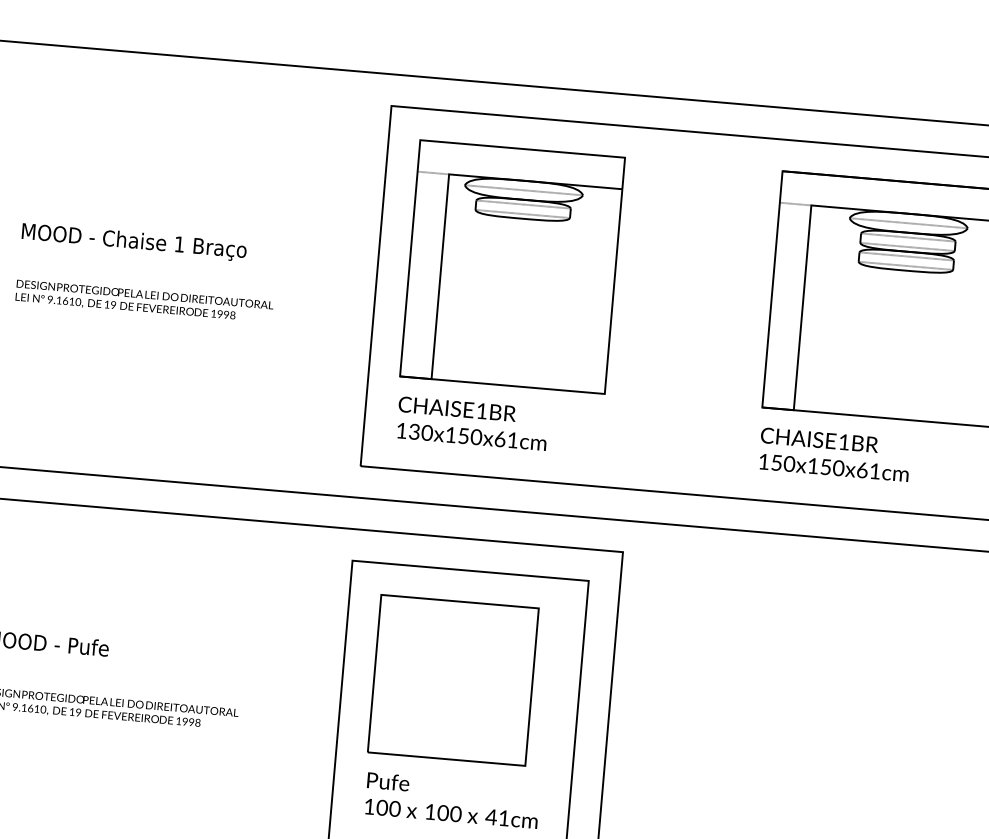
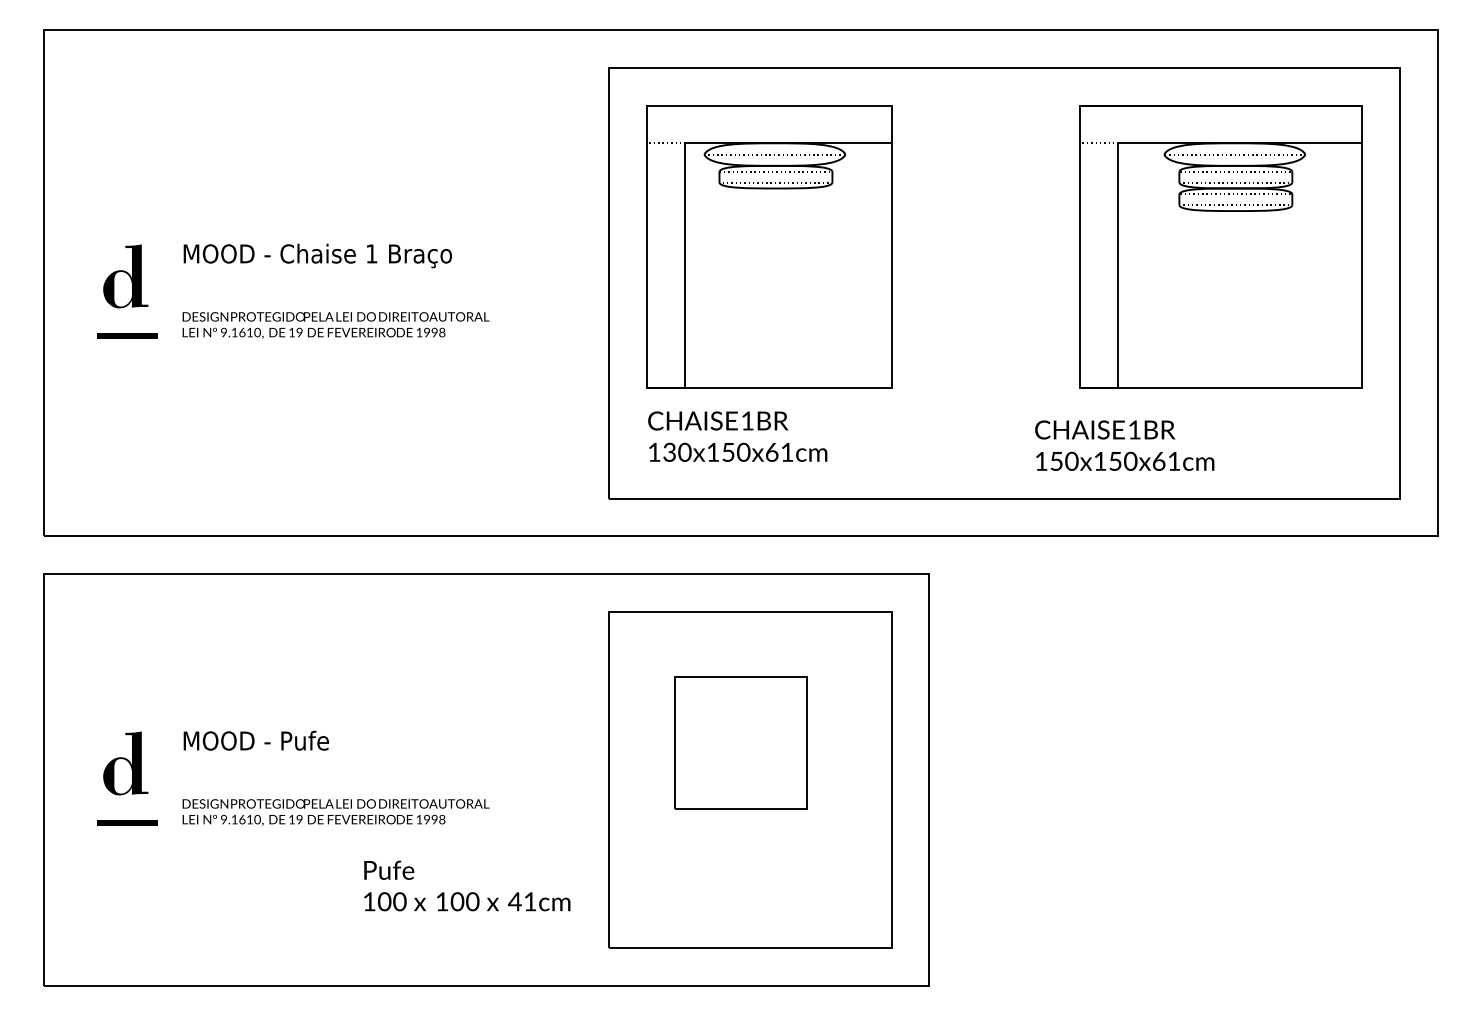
text: (834, 454) -> (1124, 445), moved
part: (452, 679) -> (740, 742), size x0.7
text: (452, 800) -> (467, 885), moved

